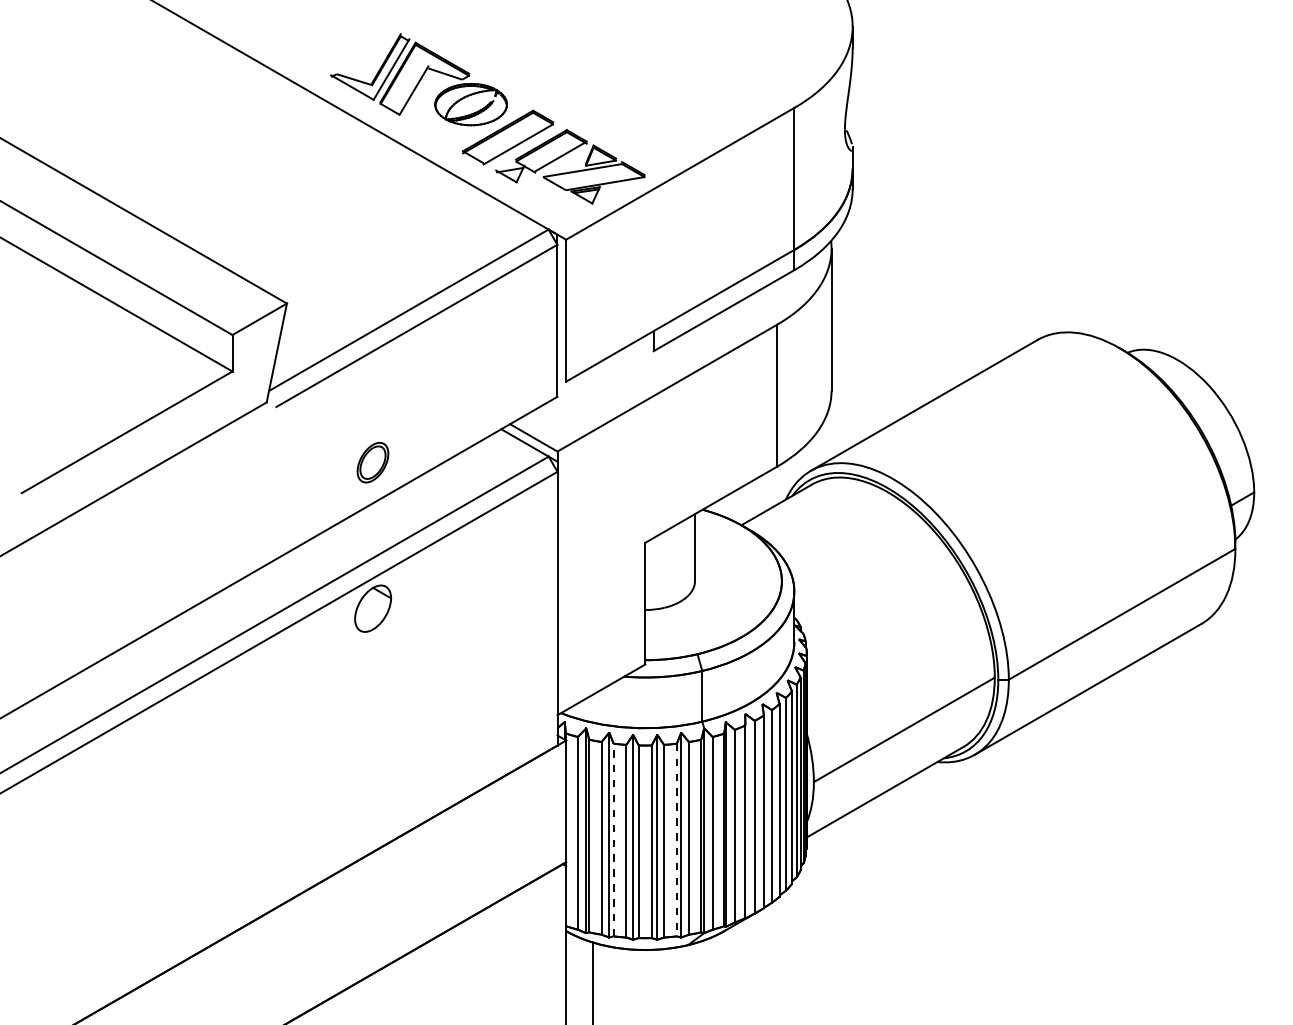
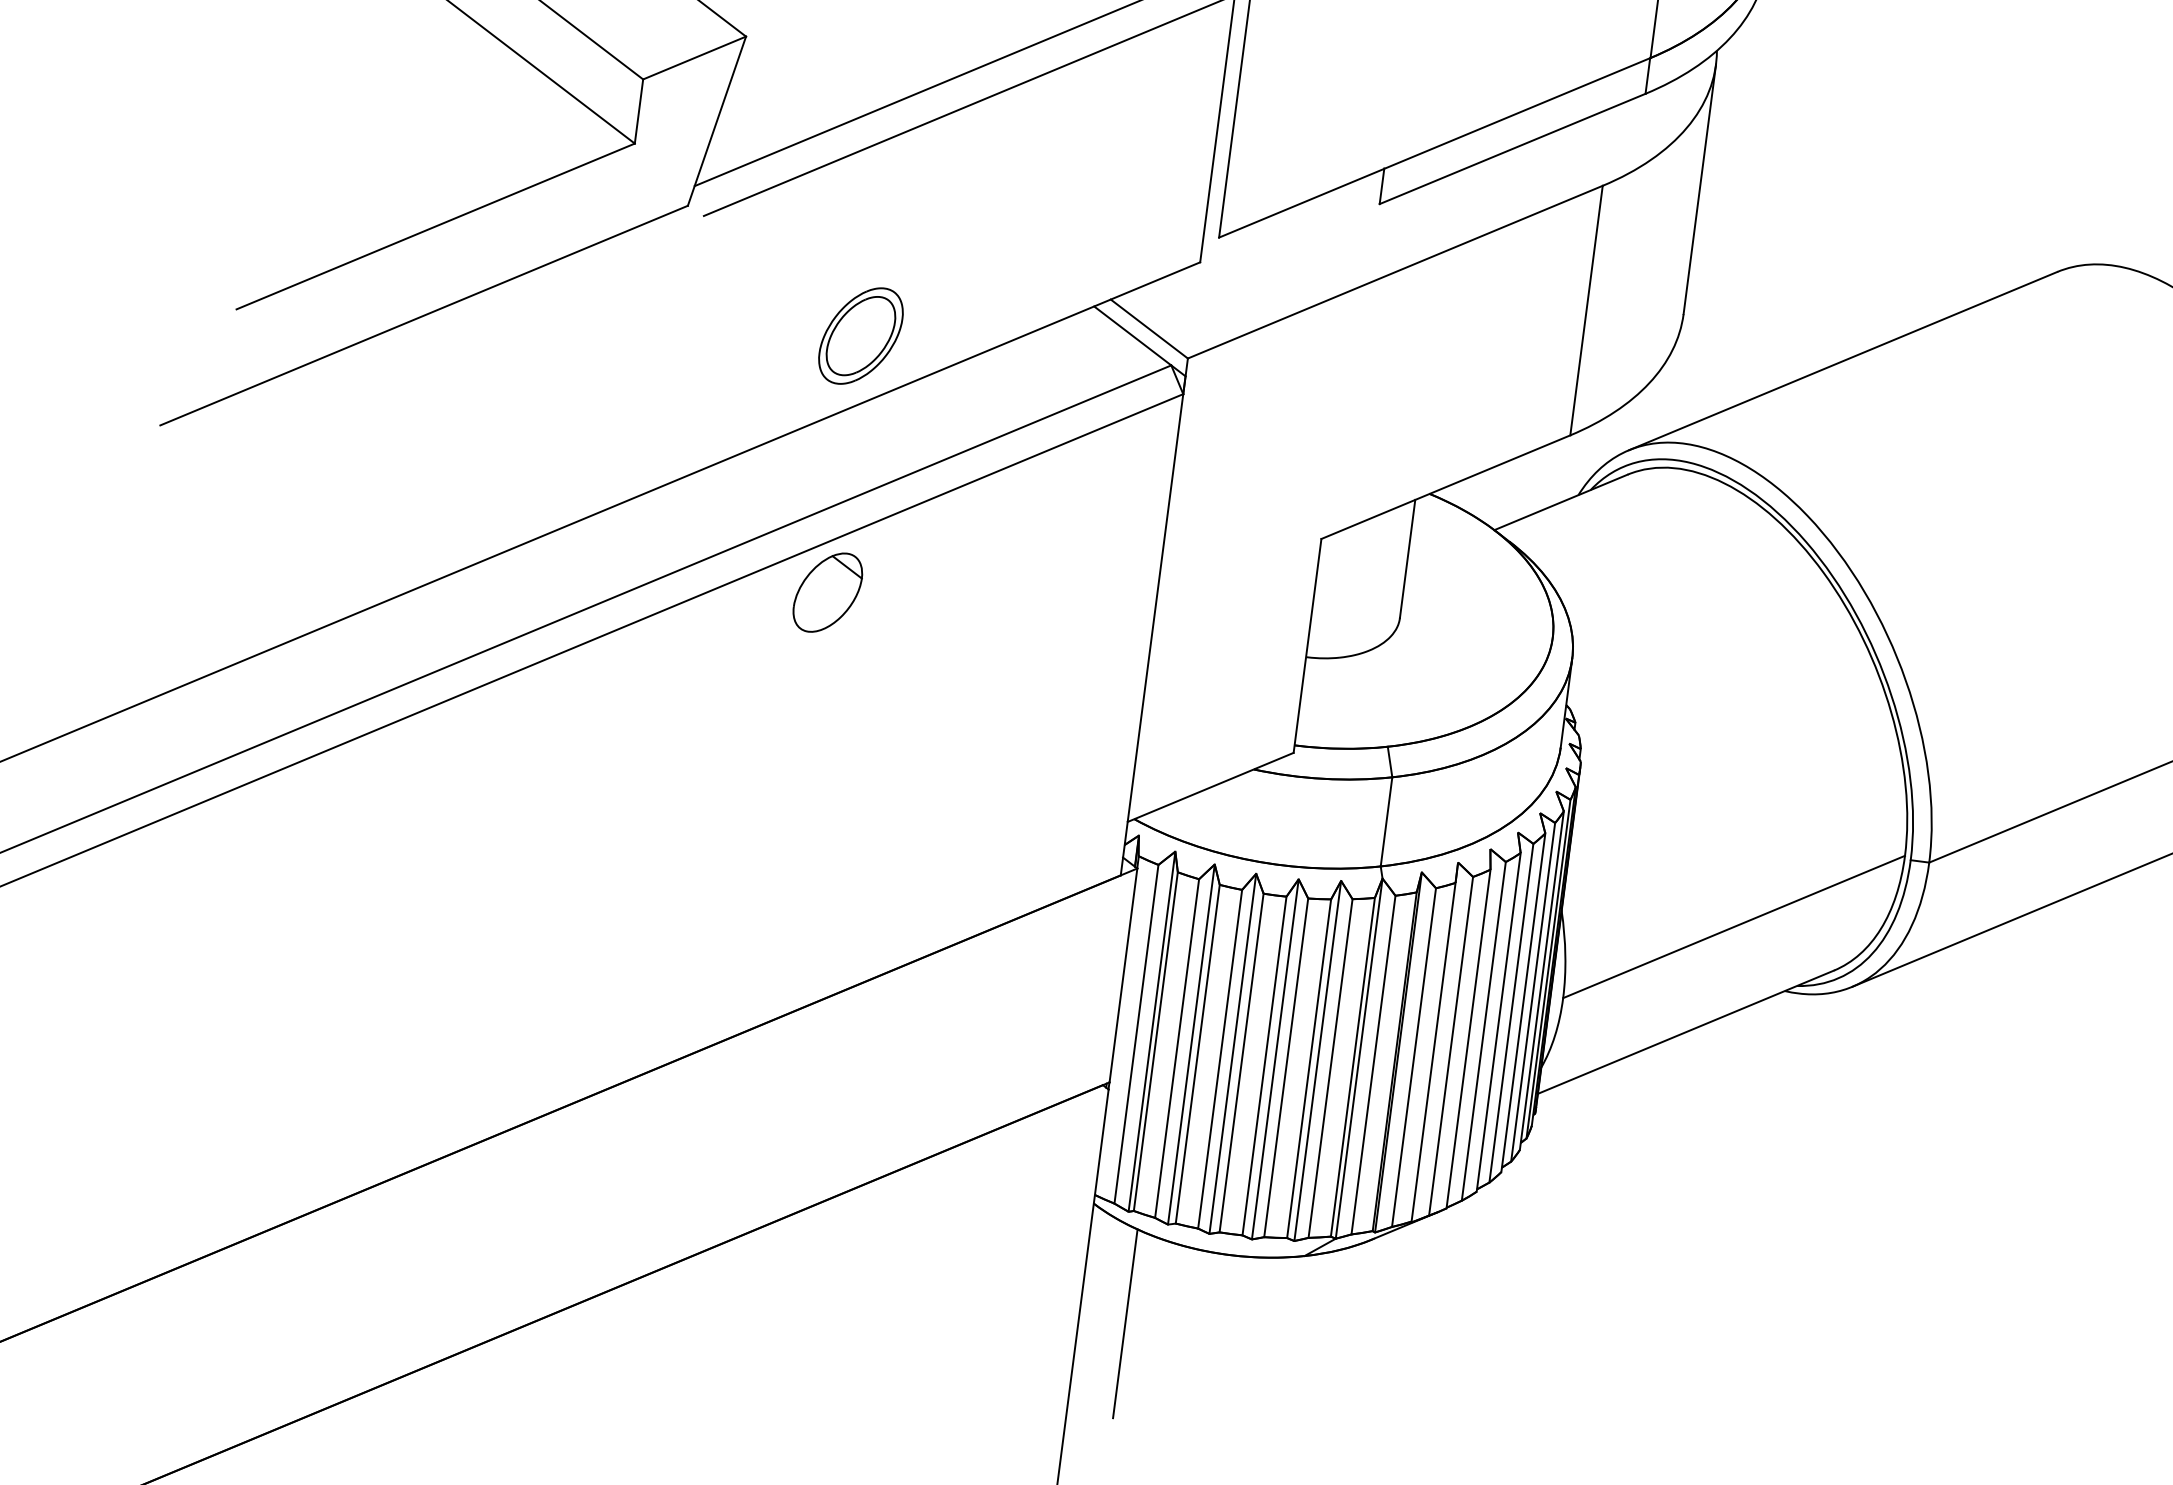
part: (372, 462) -> (860, 335), size x1.43
line: (613, 839) -> (1197, 1053), dashed -> solid
line: (676, 840) -> (1308, 1069), dashed -> solid

